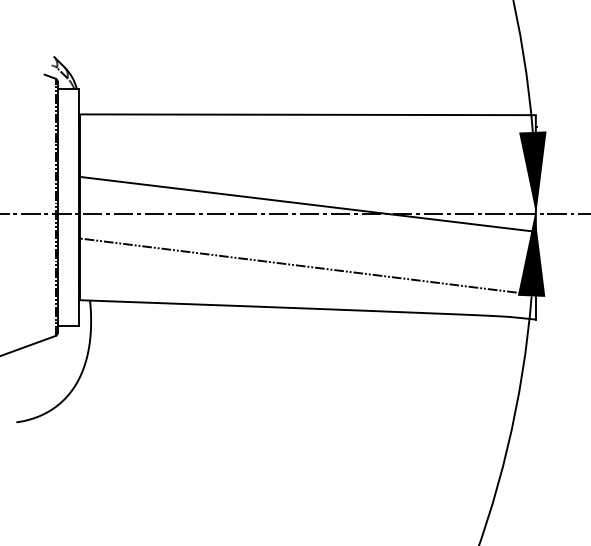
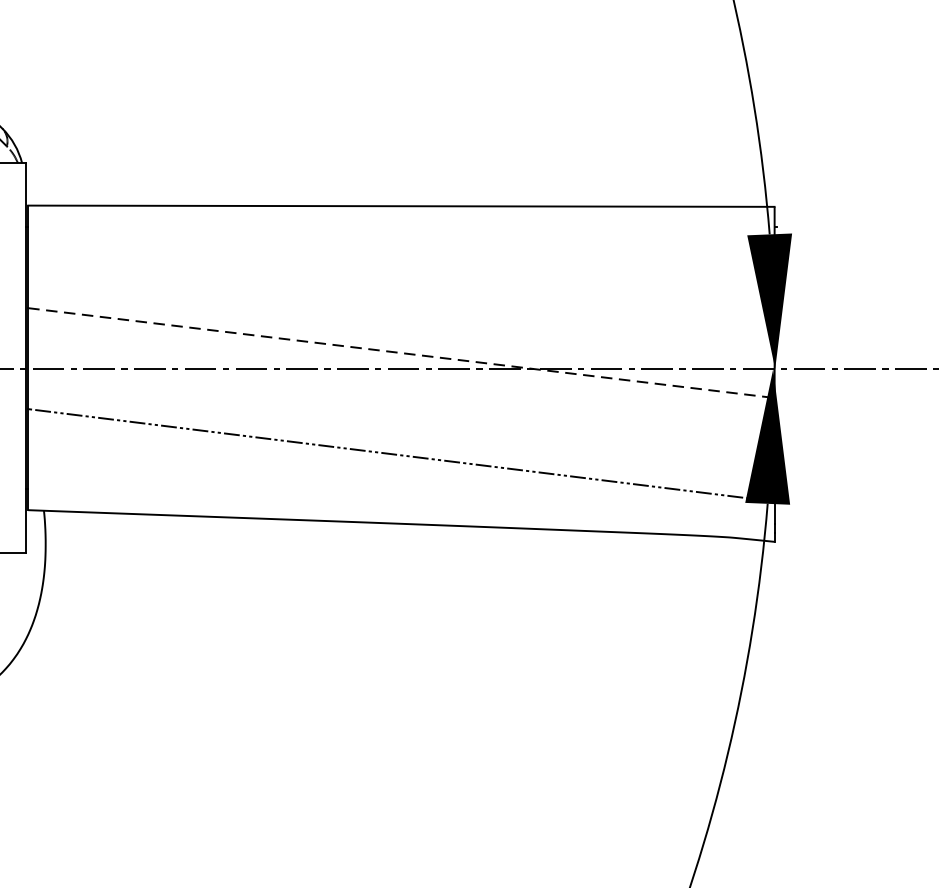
line: (308, 204) -> (401, 353), solid -> dashed

